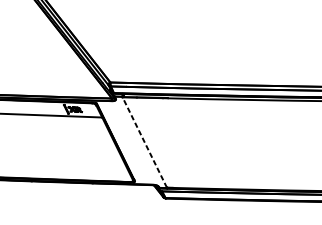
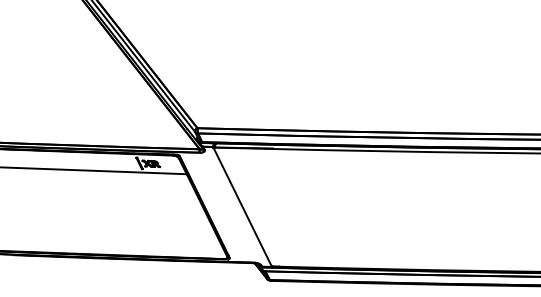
line: (144, 142) -> (242, 206), dashed -> solid

